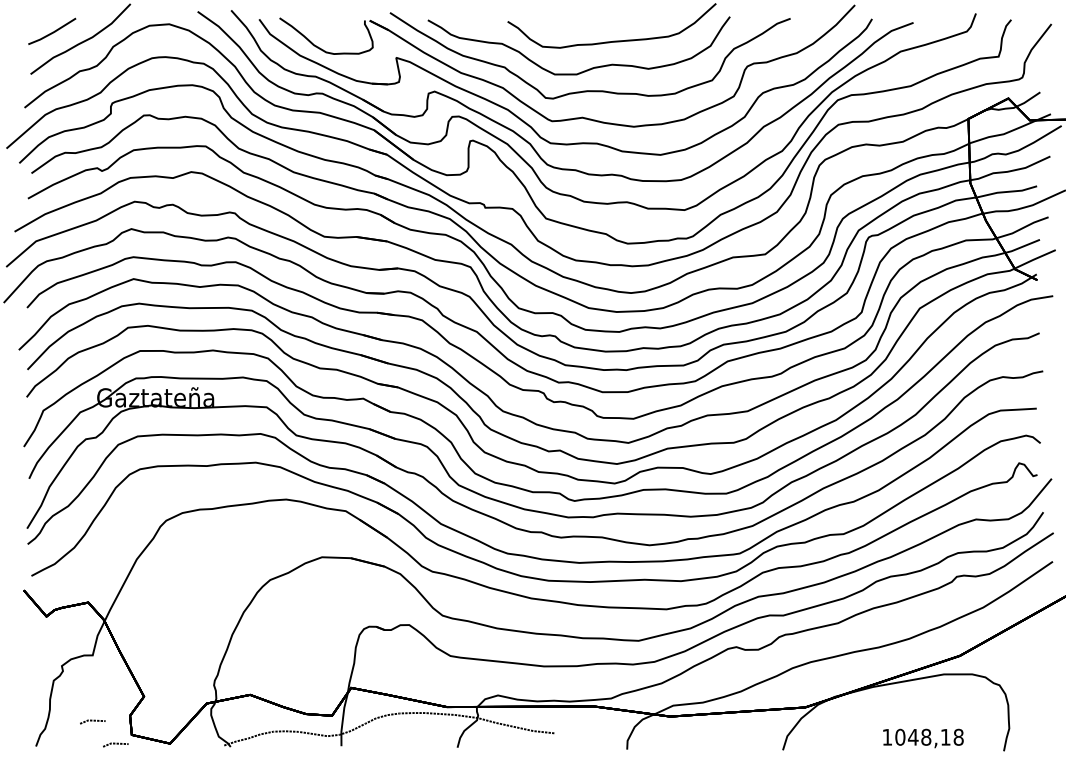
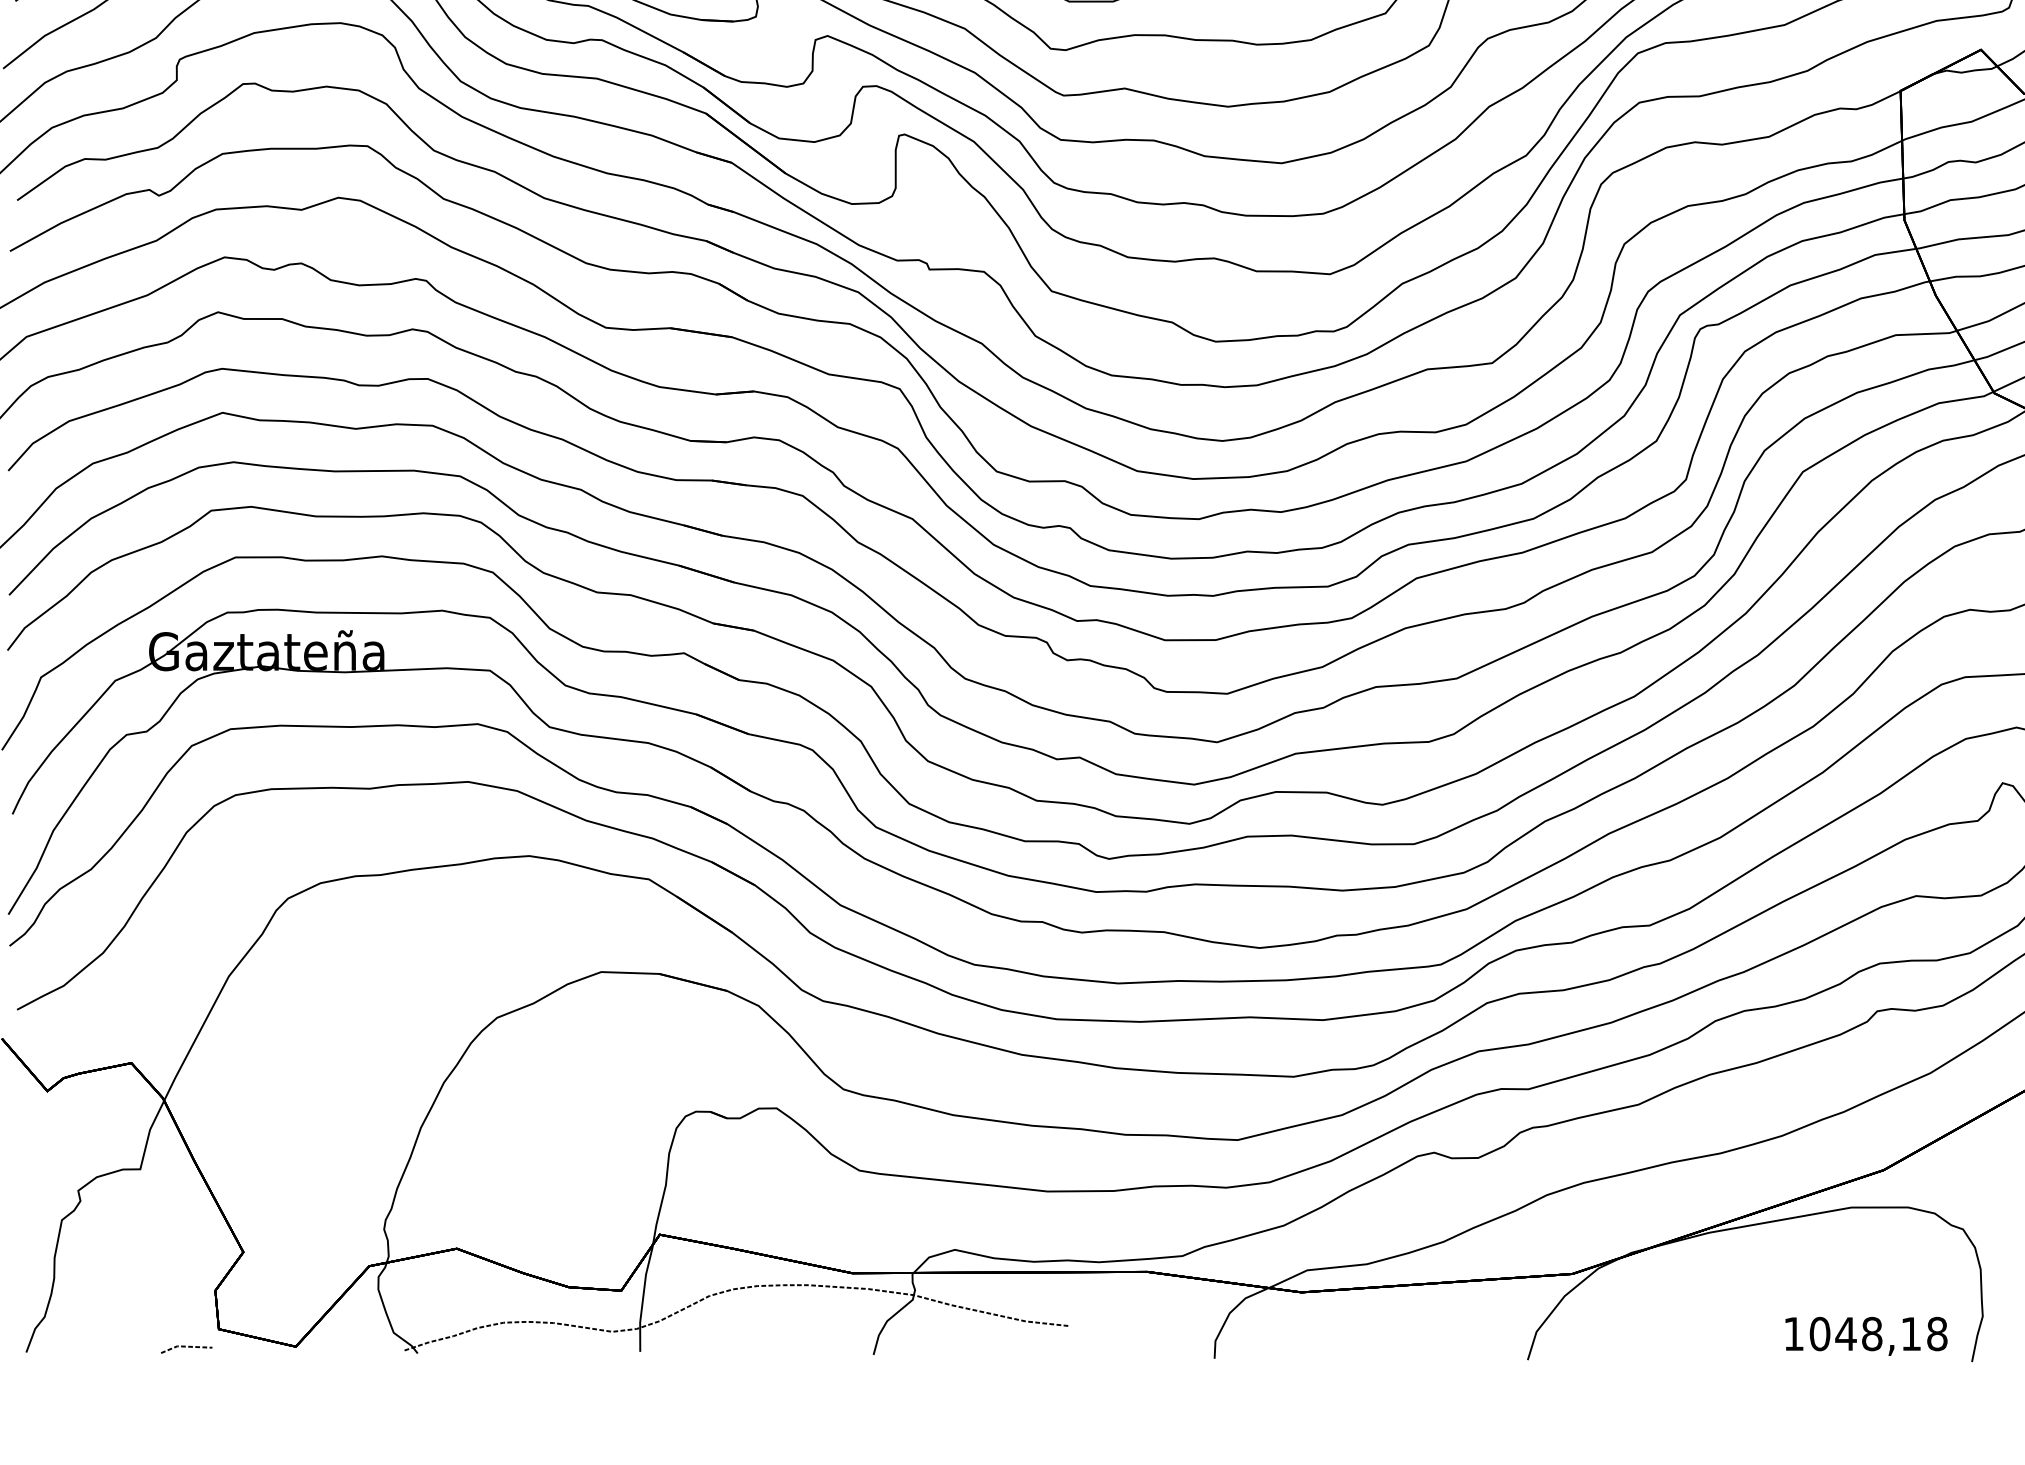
line: (92, 721) -> (139, 1302), removed
text: (923, 738) -> (1866, 1336), moved

